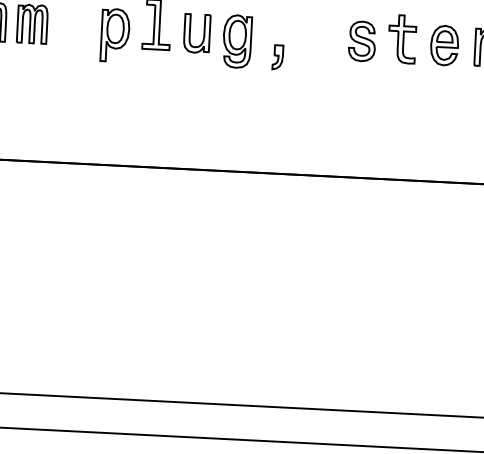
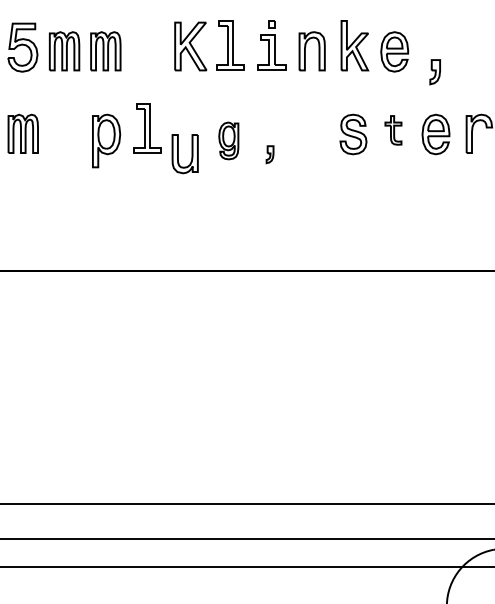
part: (196, 34) -> (184, 154), moved
part: (402, 39) -> (393, 130), size x0.6
part: (237, 41) -> (228, 140), size x0.7
part: (277, 57) -> (269, 154), size x0.7

